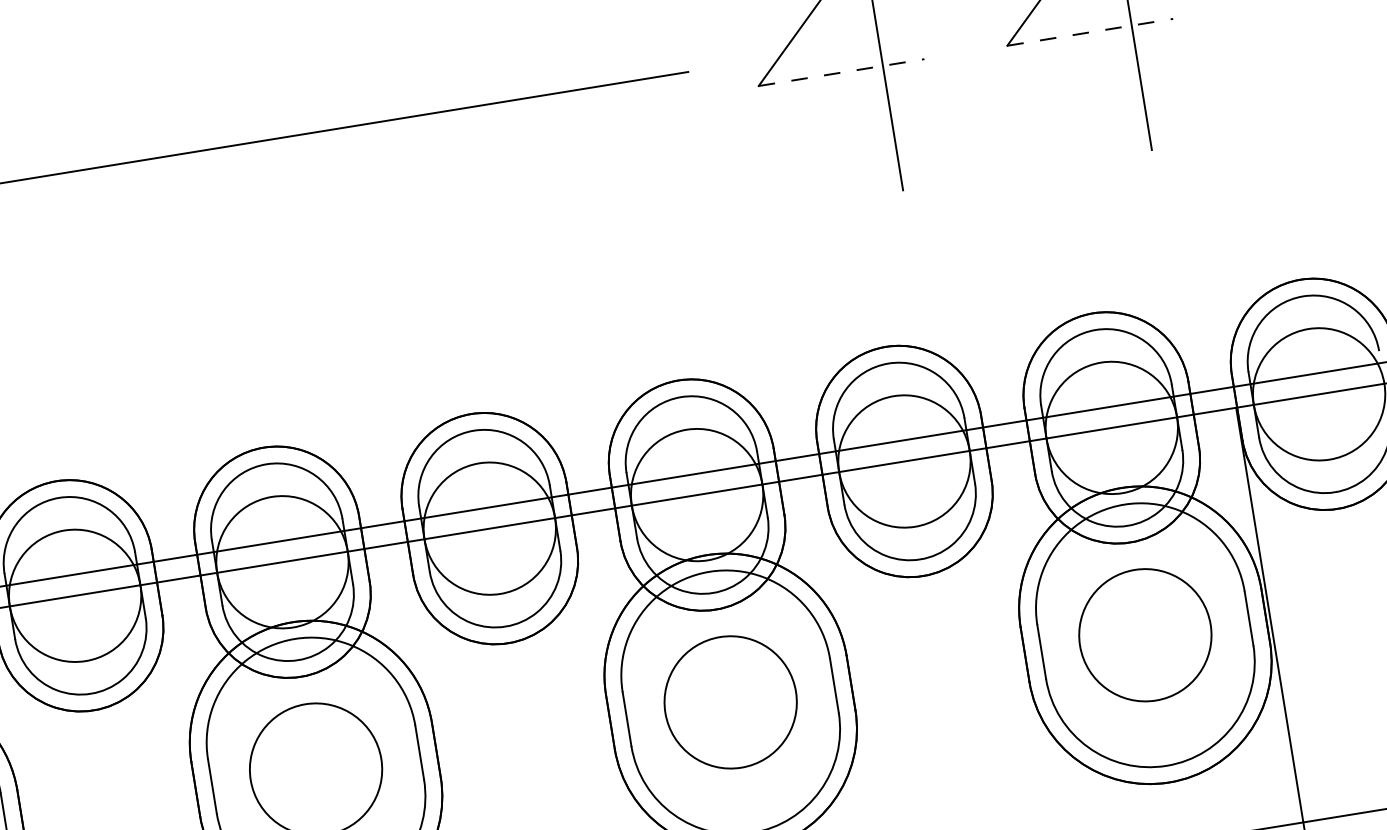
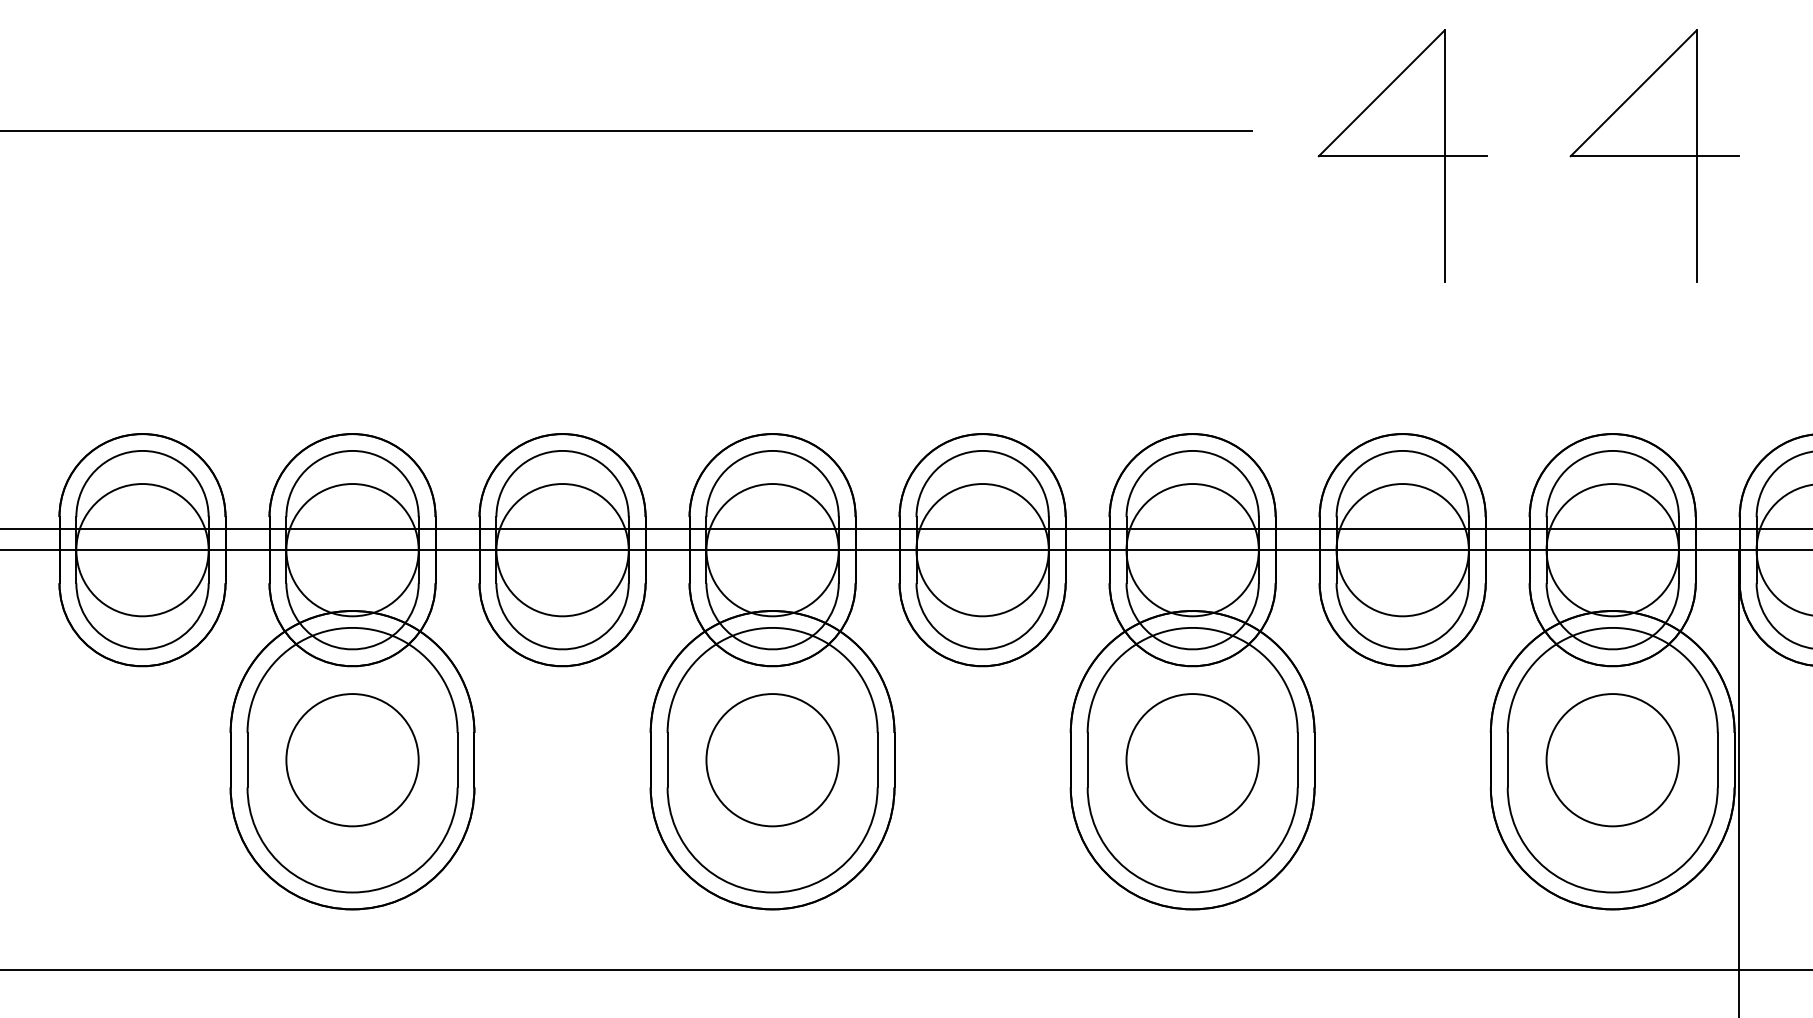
line: (1091, 32) -> (1655, 156), dashed -> solid
line: (841, 72) -> (1402, 156), dashed -> solid

